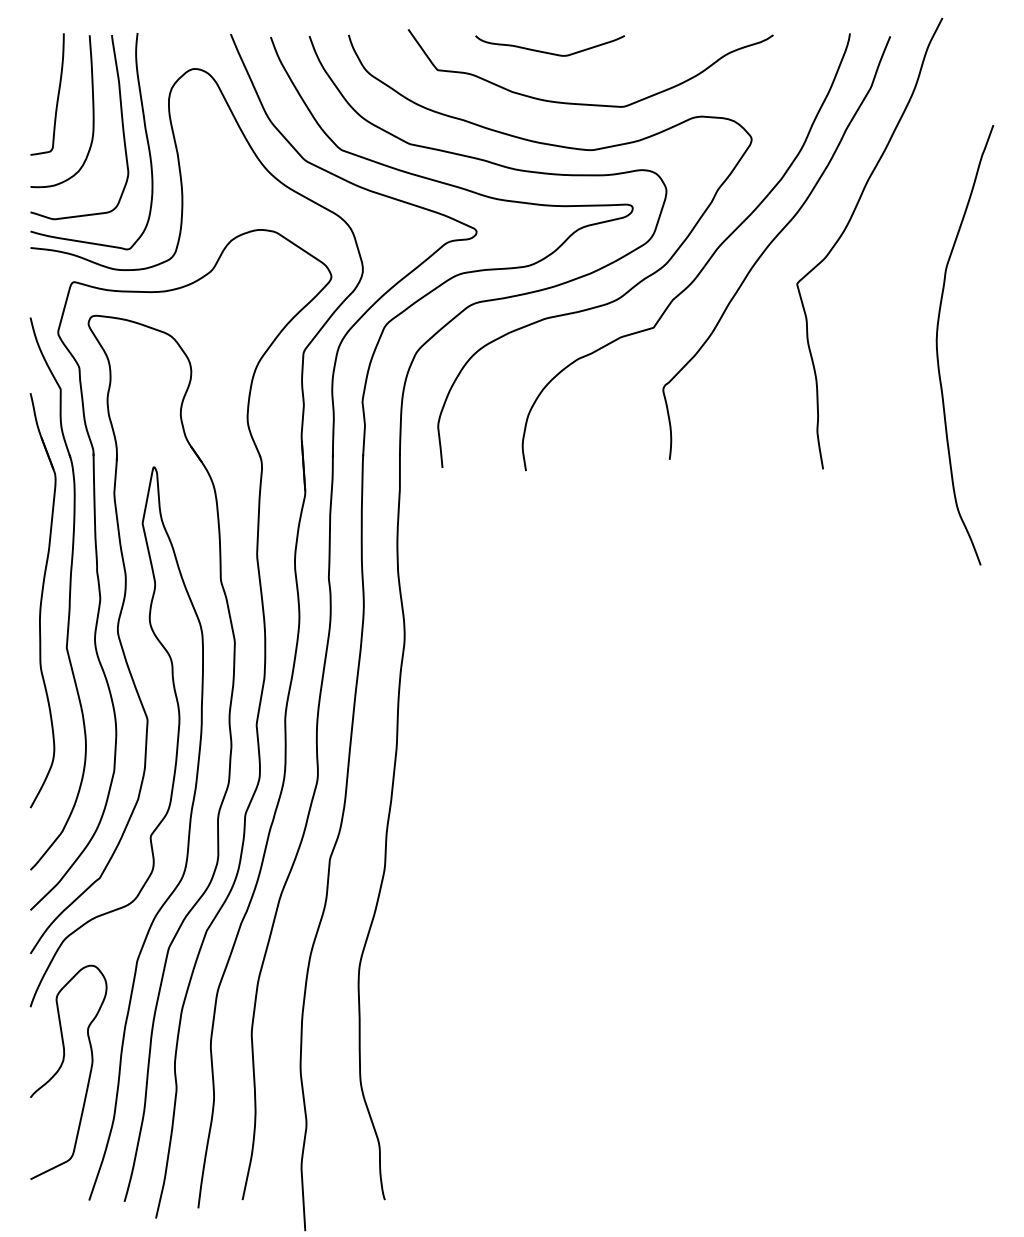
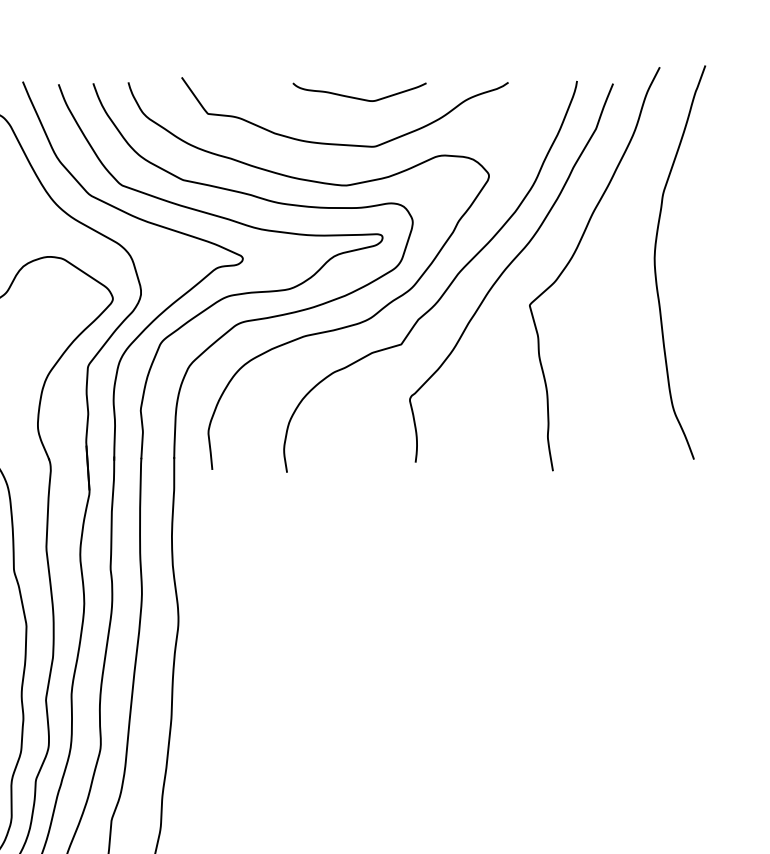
curve: (546, 51) -> (356, 97), moved
curve: (938, 352) -> (656, 269), moved

